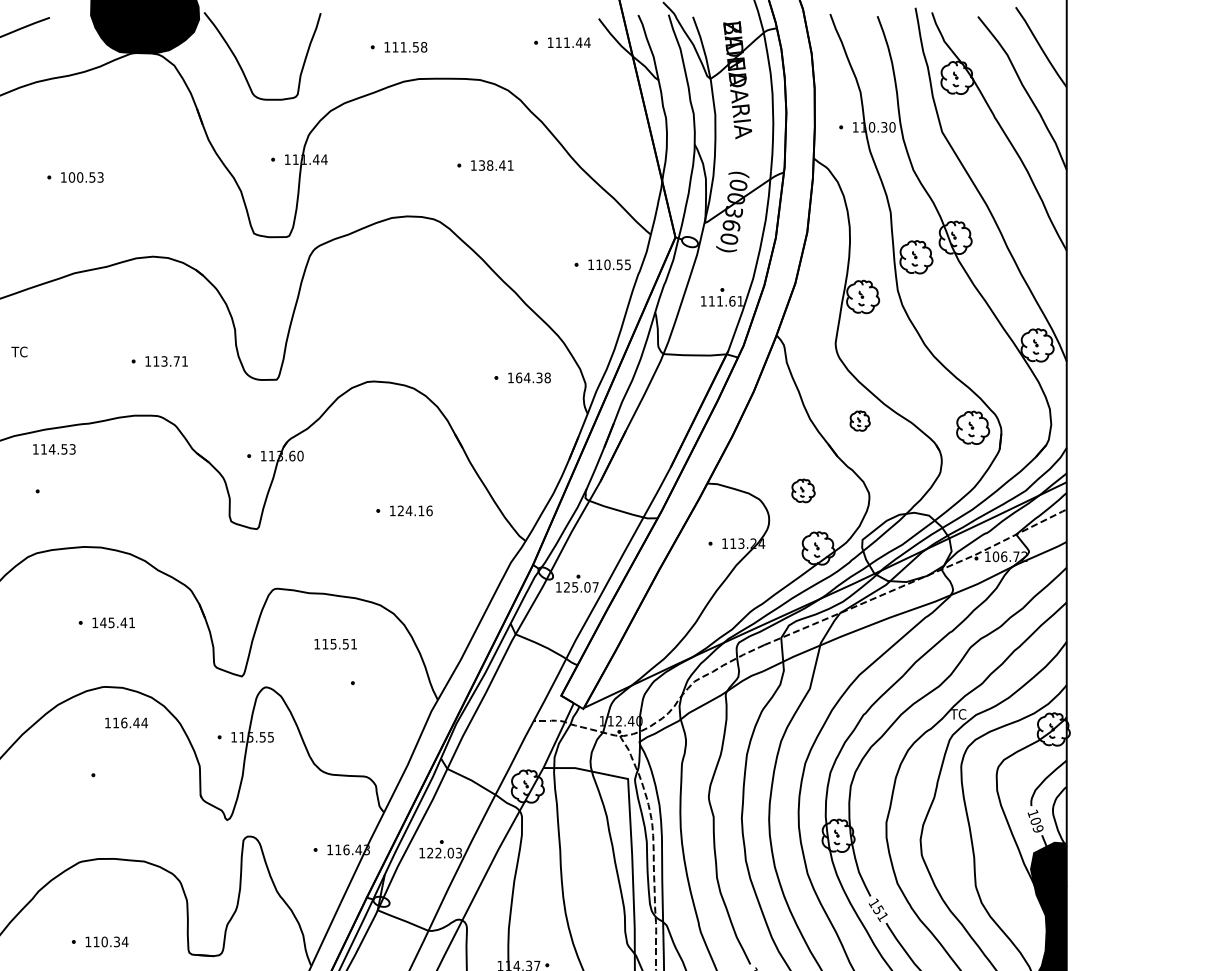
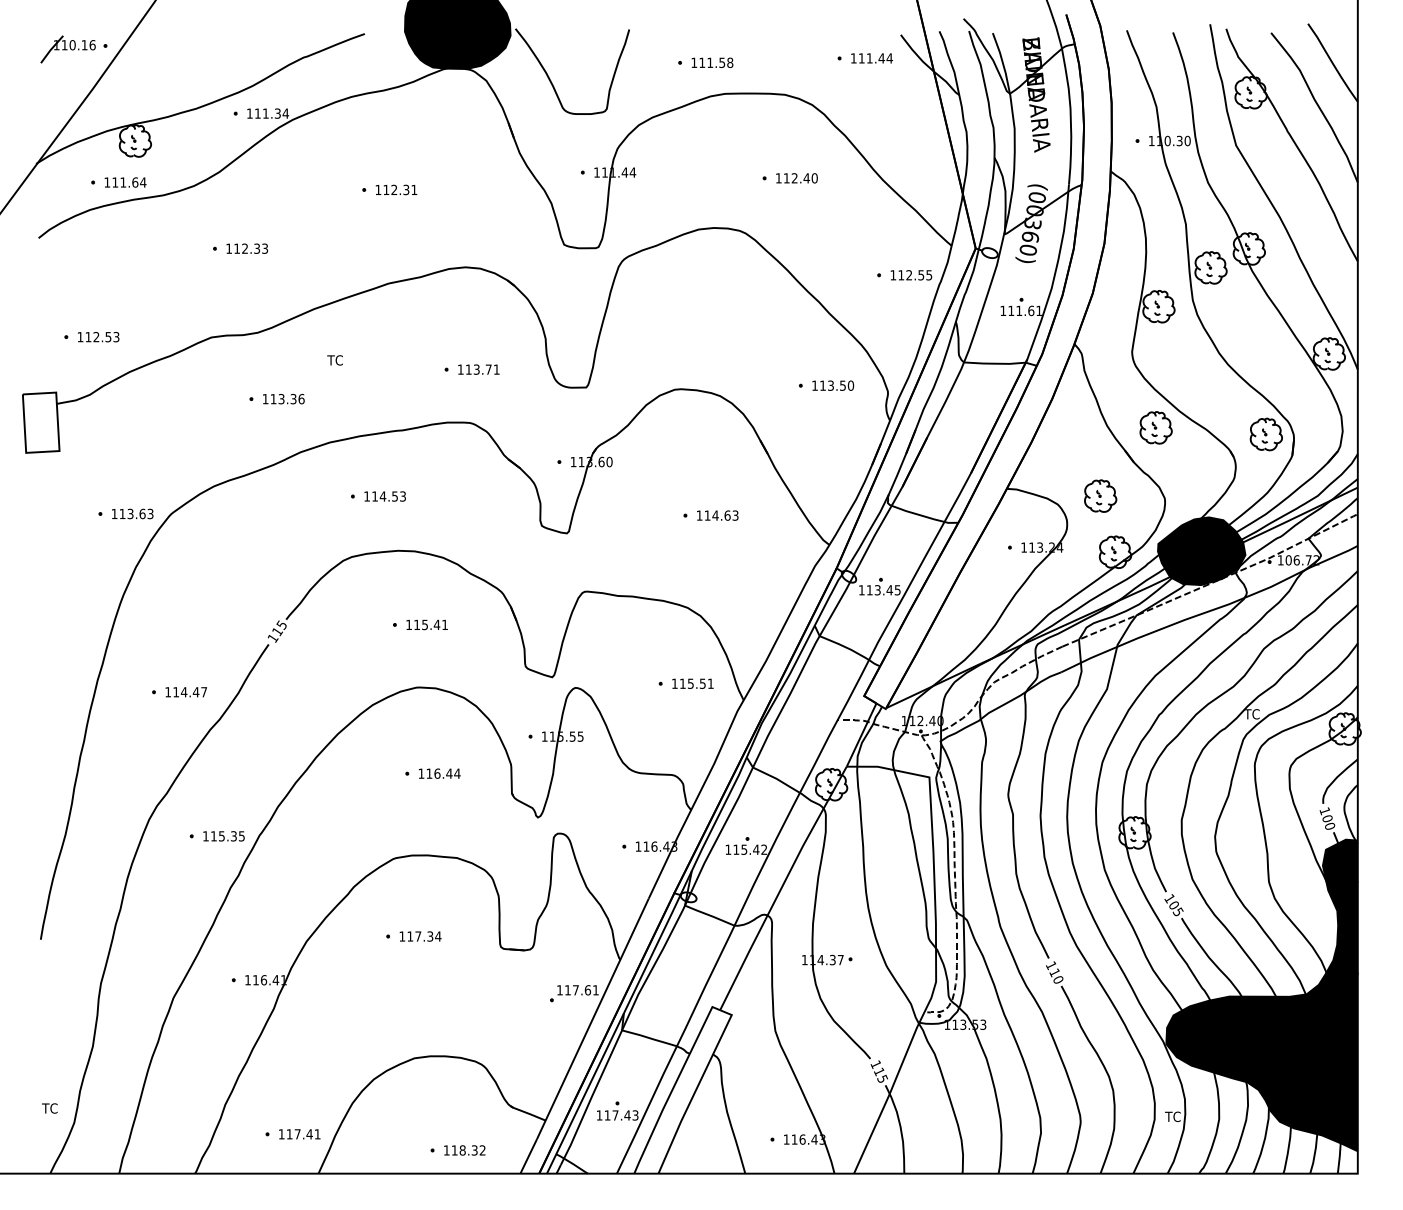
text: (496, 165) -> (800, 178), 138.41 -> 112.40
text: (86, 176) -> (400, 189), 100.53 -> 112.31
text: (607, 265) -> (909, 275), 110.55 -> 112.55
text: (533, 377) -> (837, 385), 164.38 -> 113.50
part: (859, 420) -> (1155, 427), size x1.67
text: (53, 449) -> (384, 496), moved
part: (803, 490) -> (1100, 495), size x1.43
text: (415, 510) -> (721, 515), 124.16 -> 114.63
fill: (906, 547) -> (1201, 551), added
text: (581, 587) -> (883, 590), 125.07 -> 113.45
text: (102, 622) -> (416, 624), 145.41 -> 115.41
text: (335, 643) -> (692, 683), moved
text: (126, 722) -> (439, 773), moved
text: (1037, 828) -> (1329, 825), 109 -> 100
text: (444, 852) -> (750, 849), 122.03 -> 115.42
text: (880, 913) -> (1175, 908), 151 -> 105
text: (104, 941) -> (418, 936), 110.34 -> 117.34

